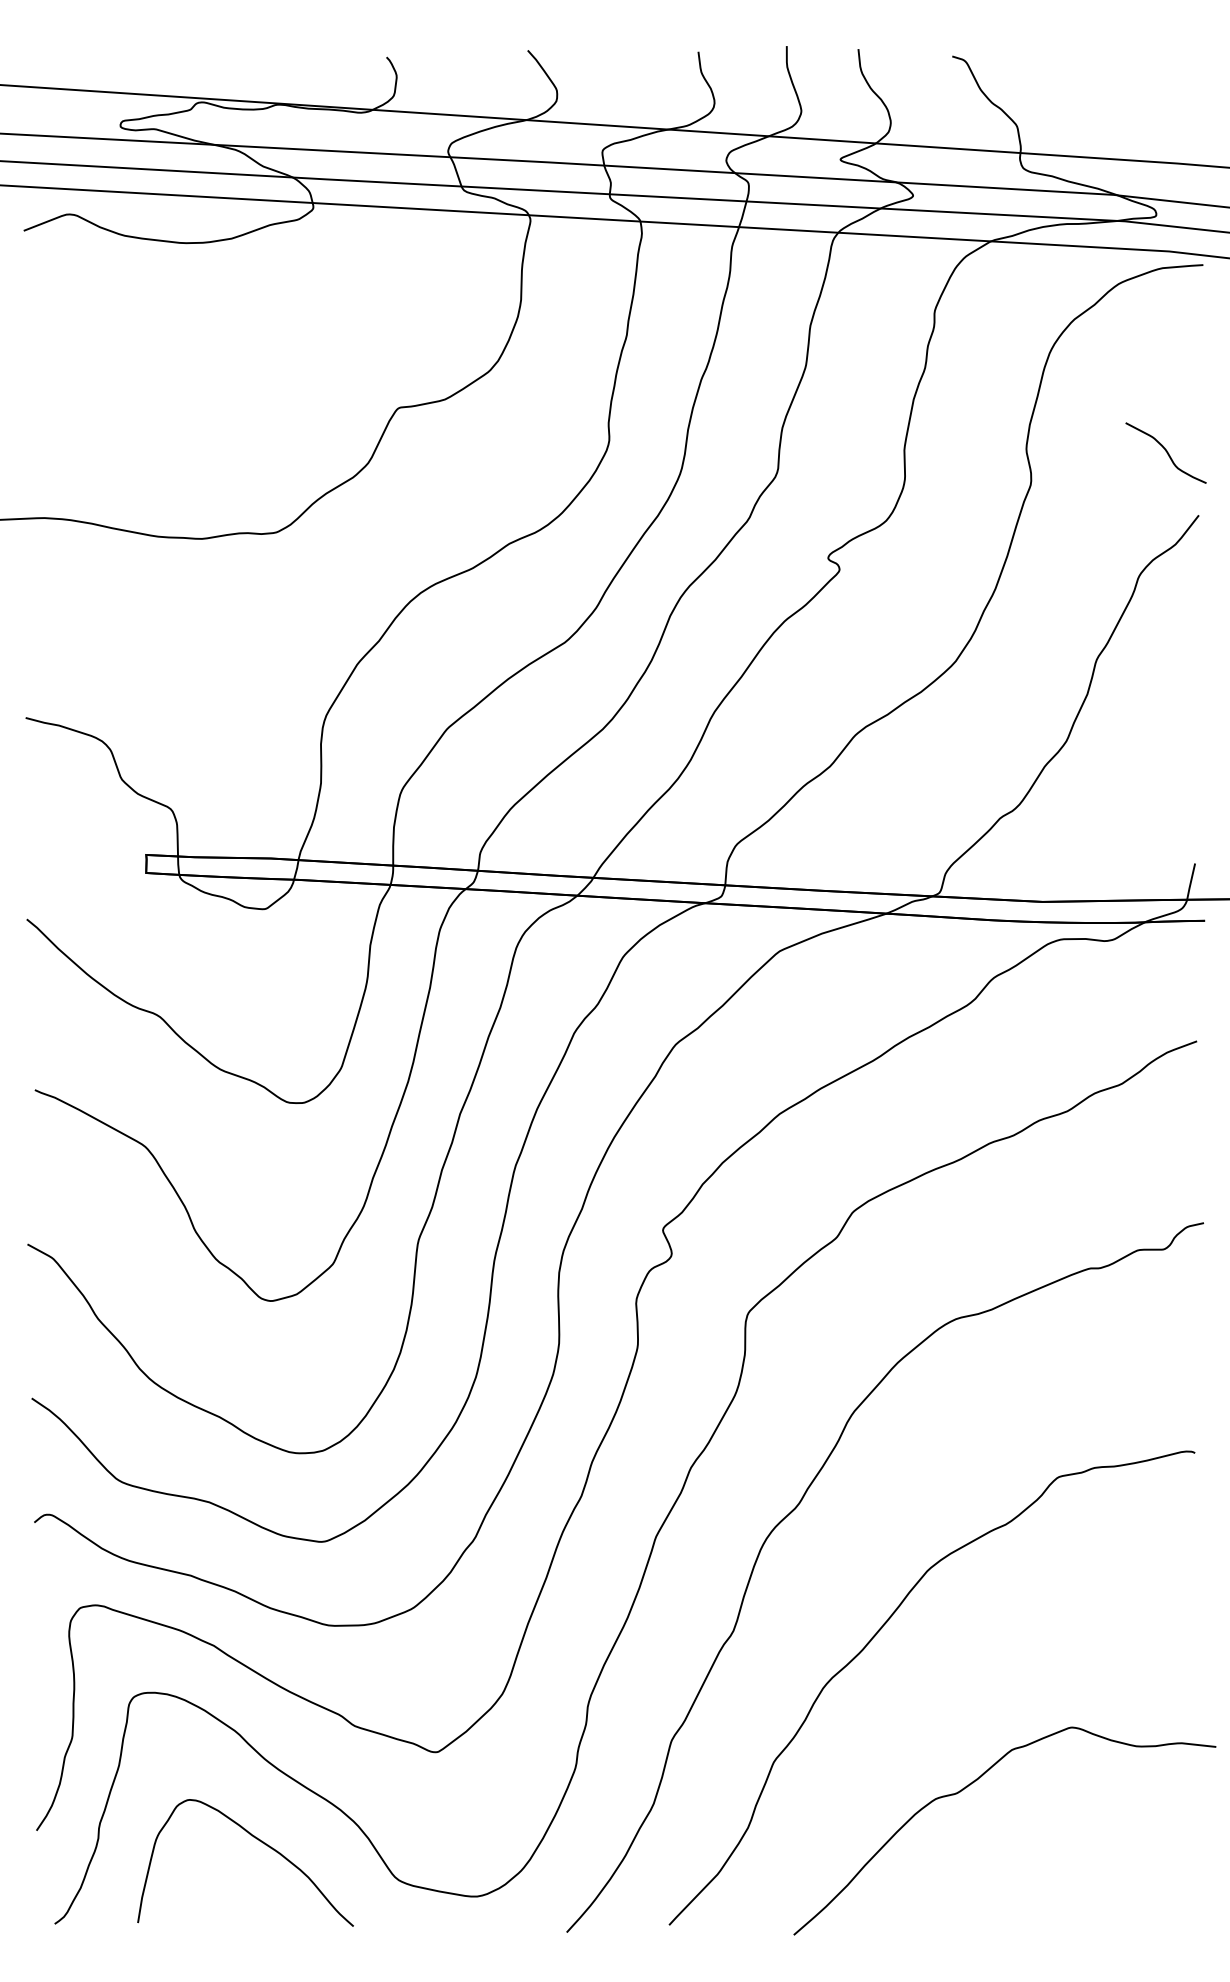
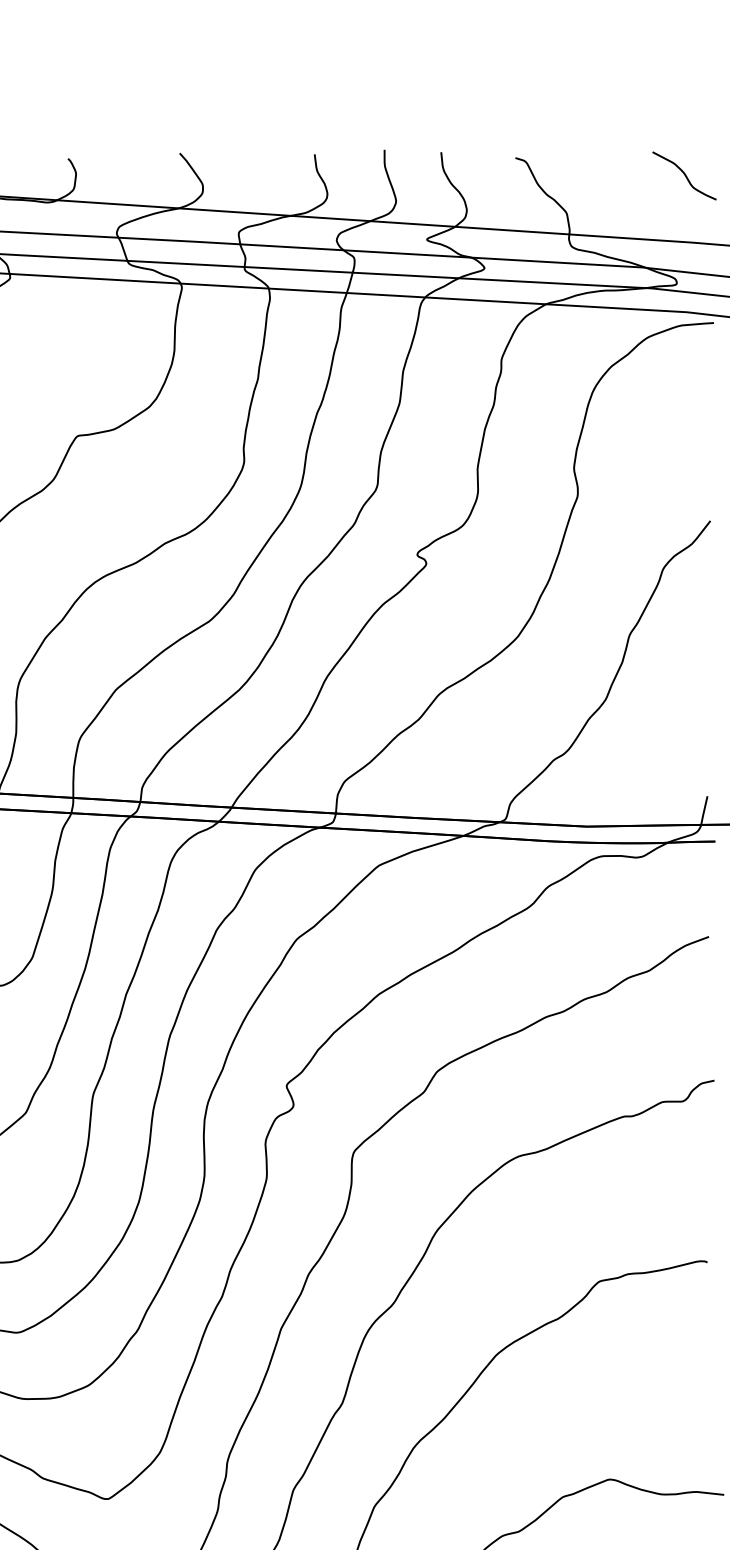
curve: (1165, 451) -> (684, 174), moved

